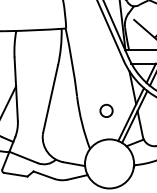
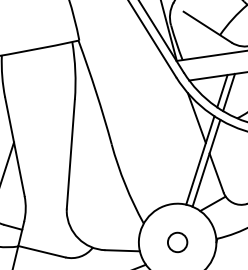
circle: (106, 110) -> (177, 241), moved

